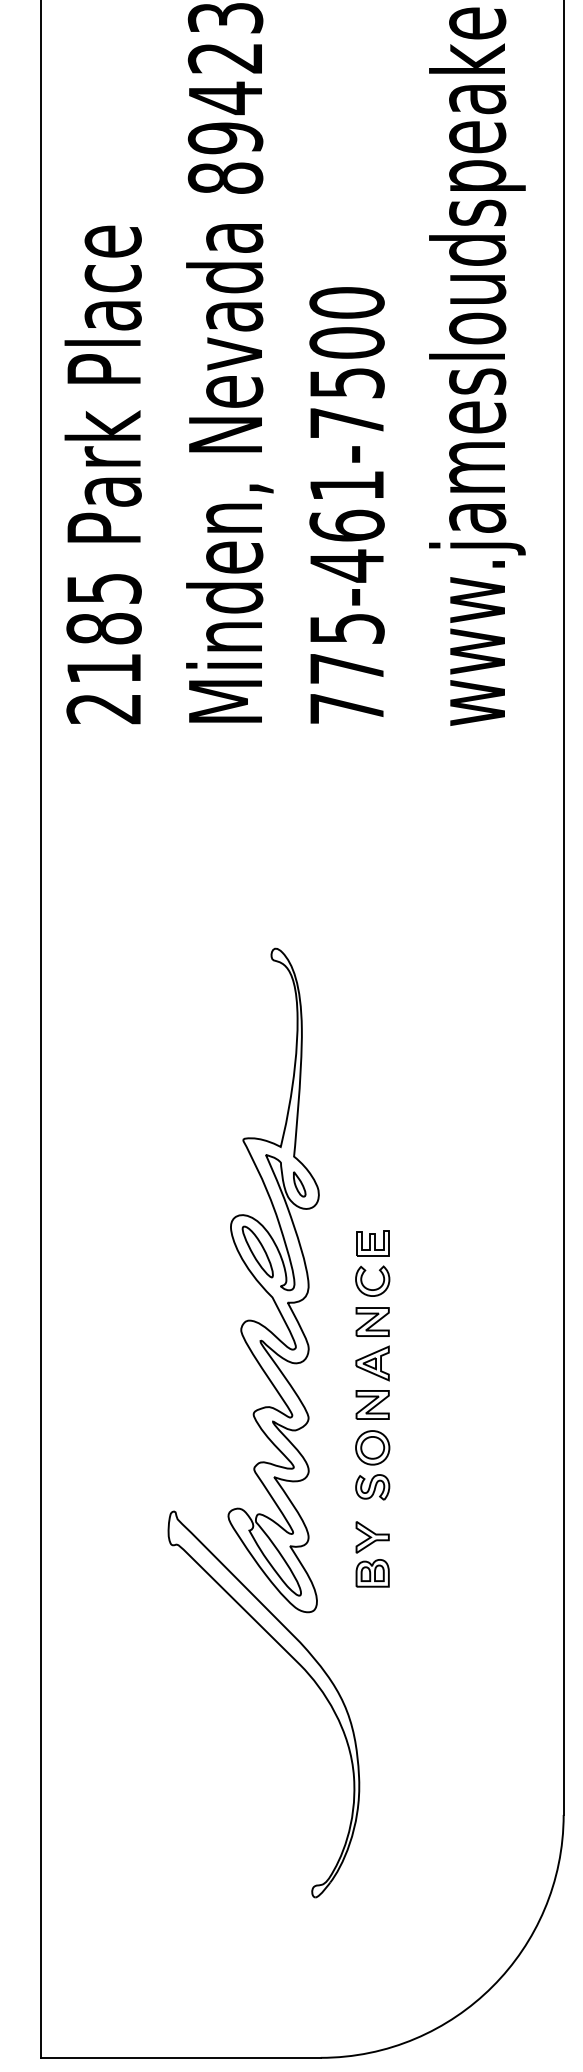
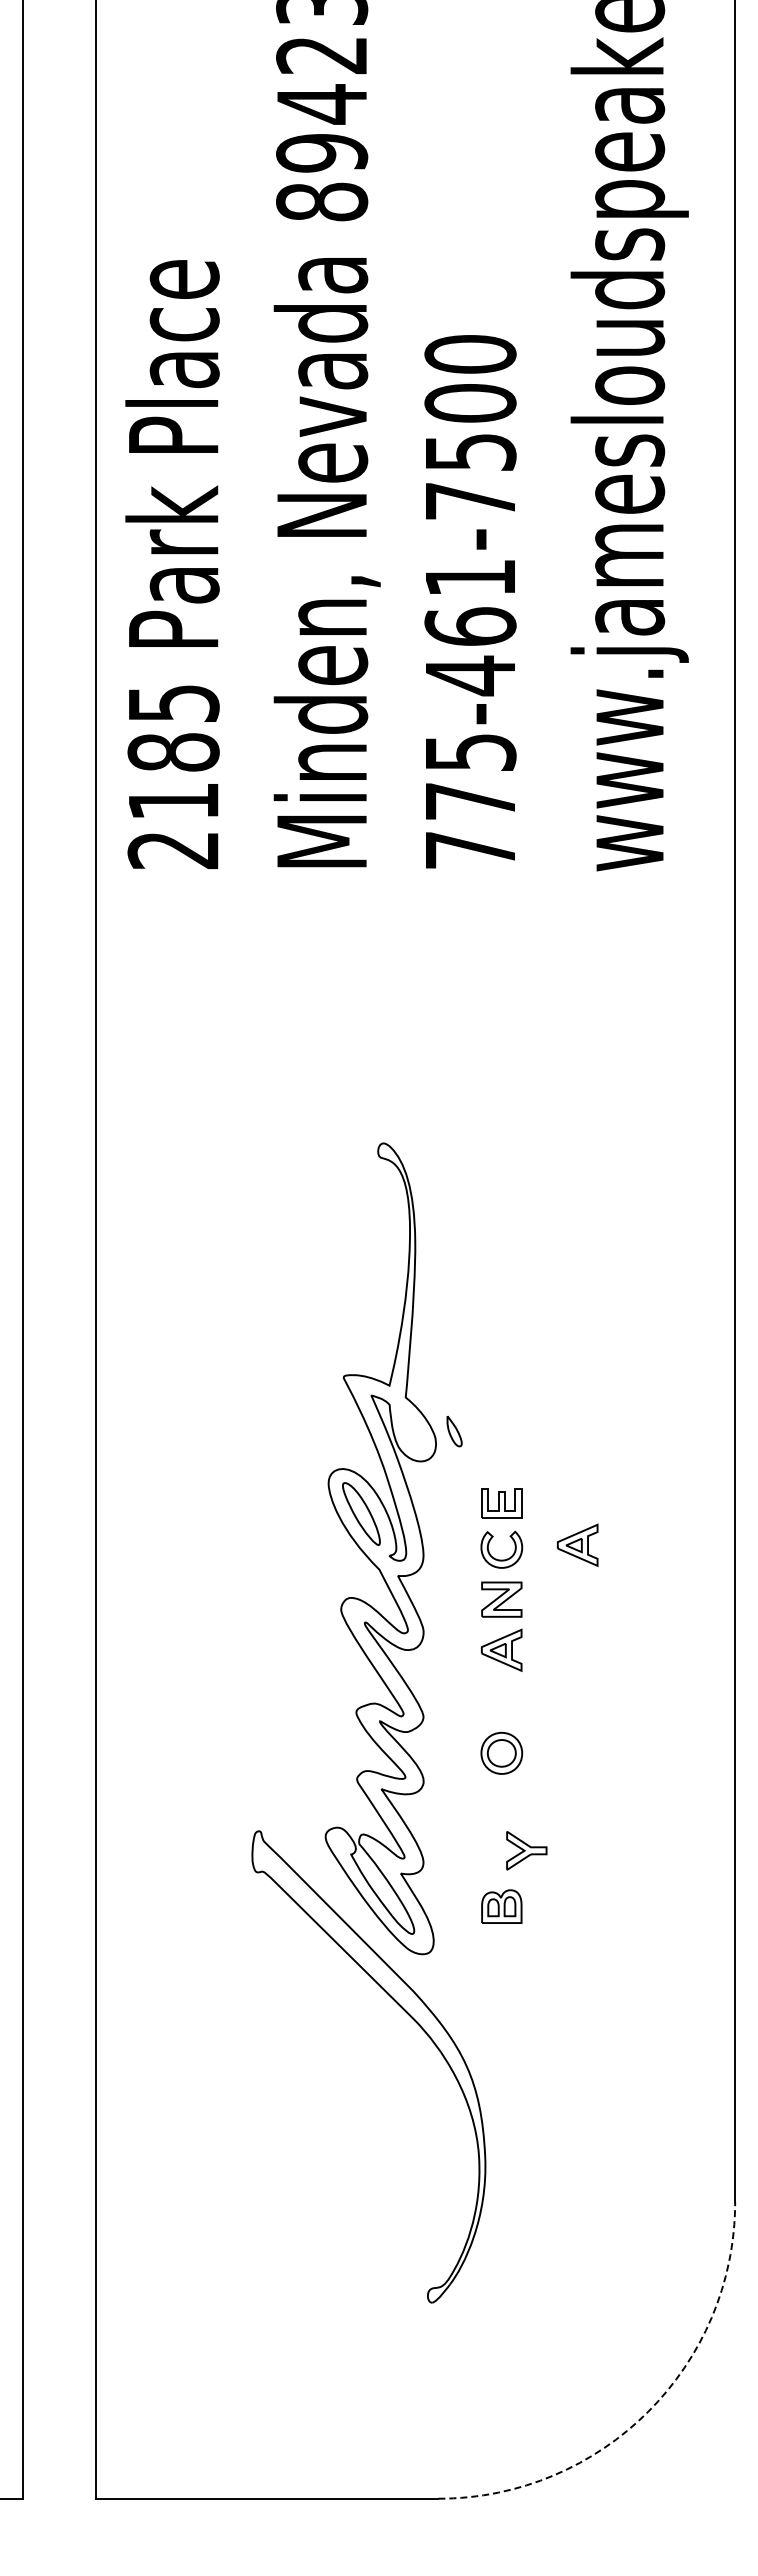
part: (299, 1184) -> (454, 1431), moved
part: (434, 1276) -> (577, 1544), added
part: (372, 1404) -> (501, 1700), removed
part: (372, 1487) -> (501, 1801), removed
part: (372, 1537) -> (526, 1850), moved
arc: (492, 1986) -> (648, 2411), solid -> dashed

